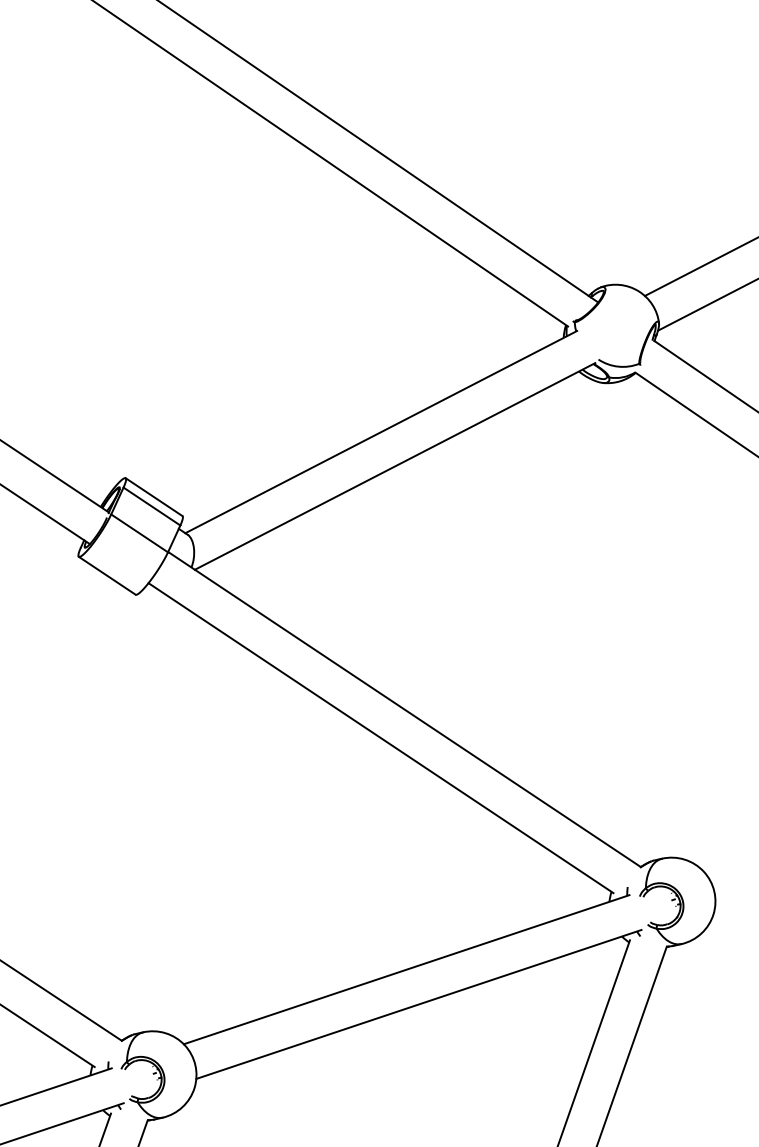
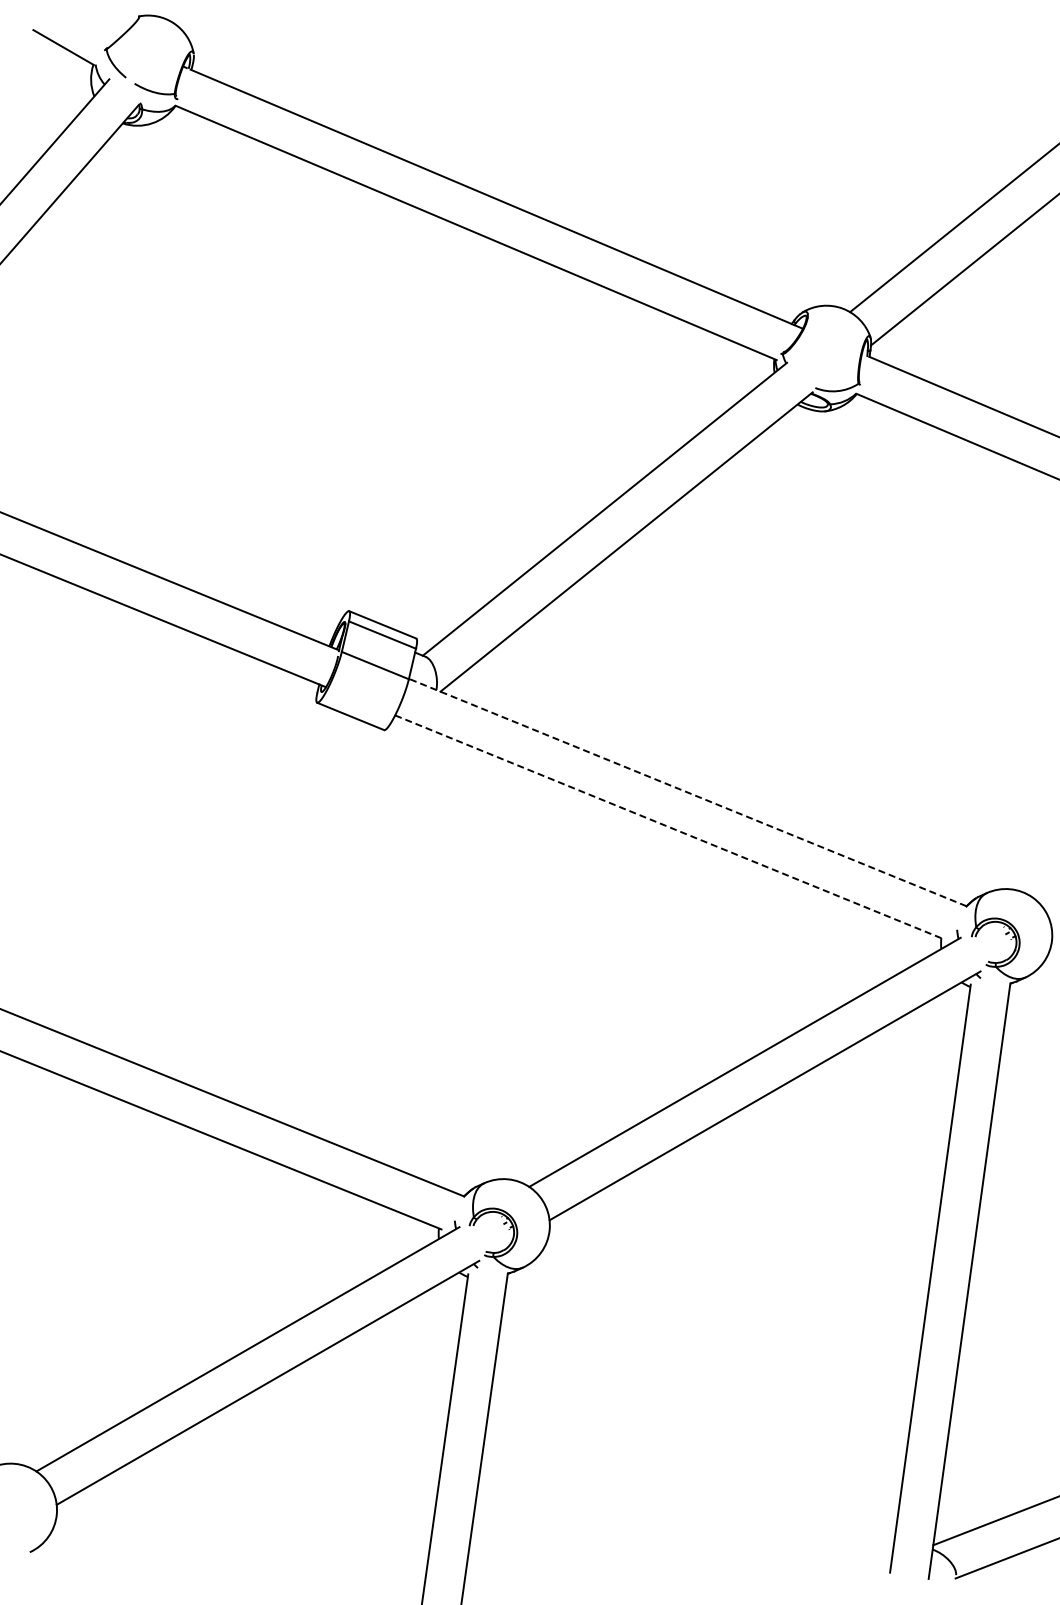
line: (404, 709) -> (687, 792), solid -> dashed
line: (381, 738) -> (669, 827), solid -> dashed

